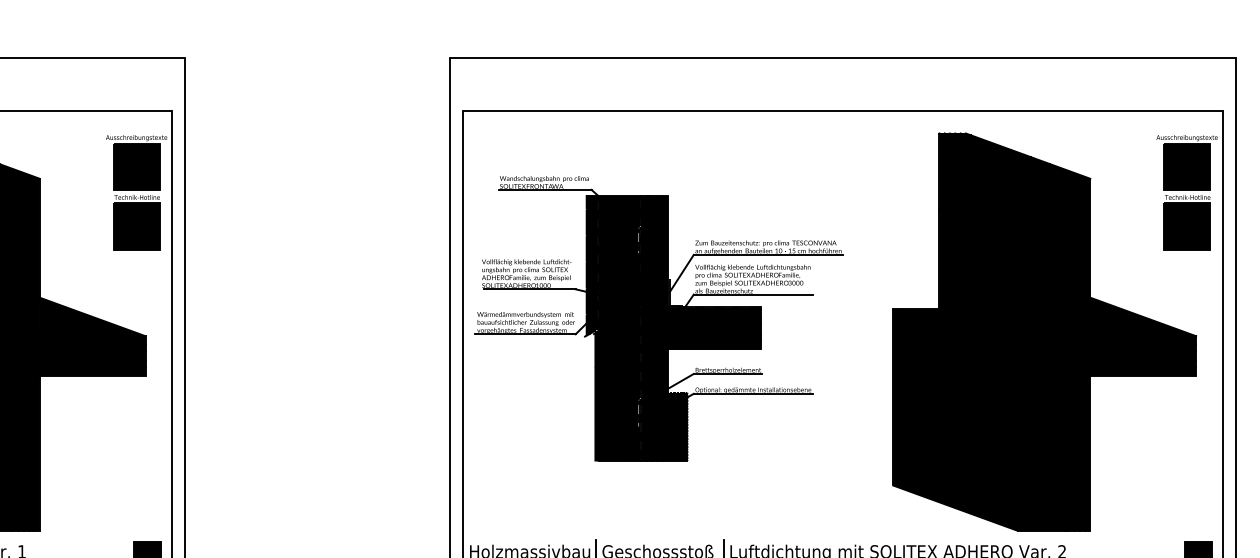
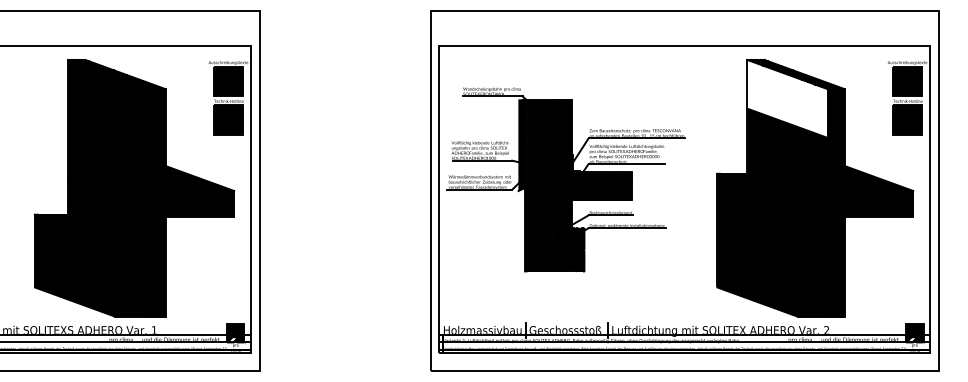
fill: (1001, 193) -> (787, 98), removed

